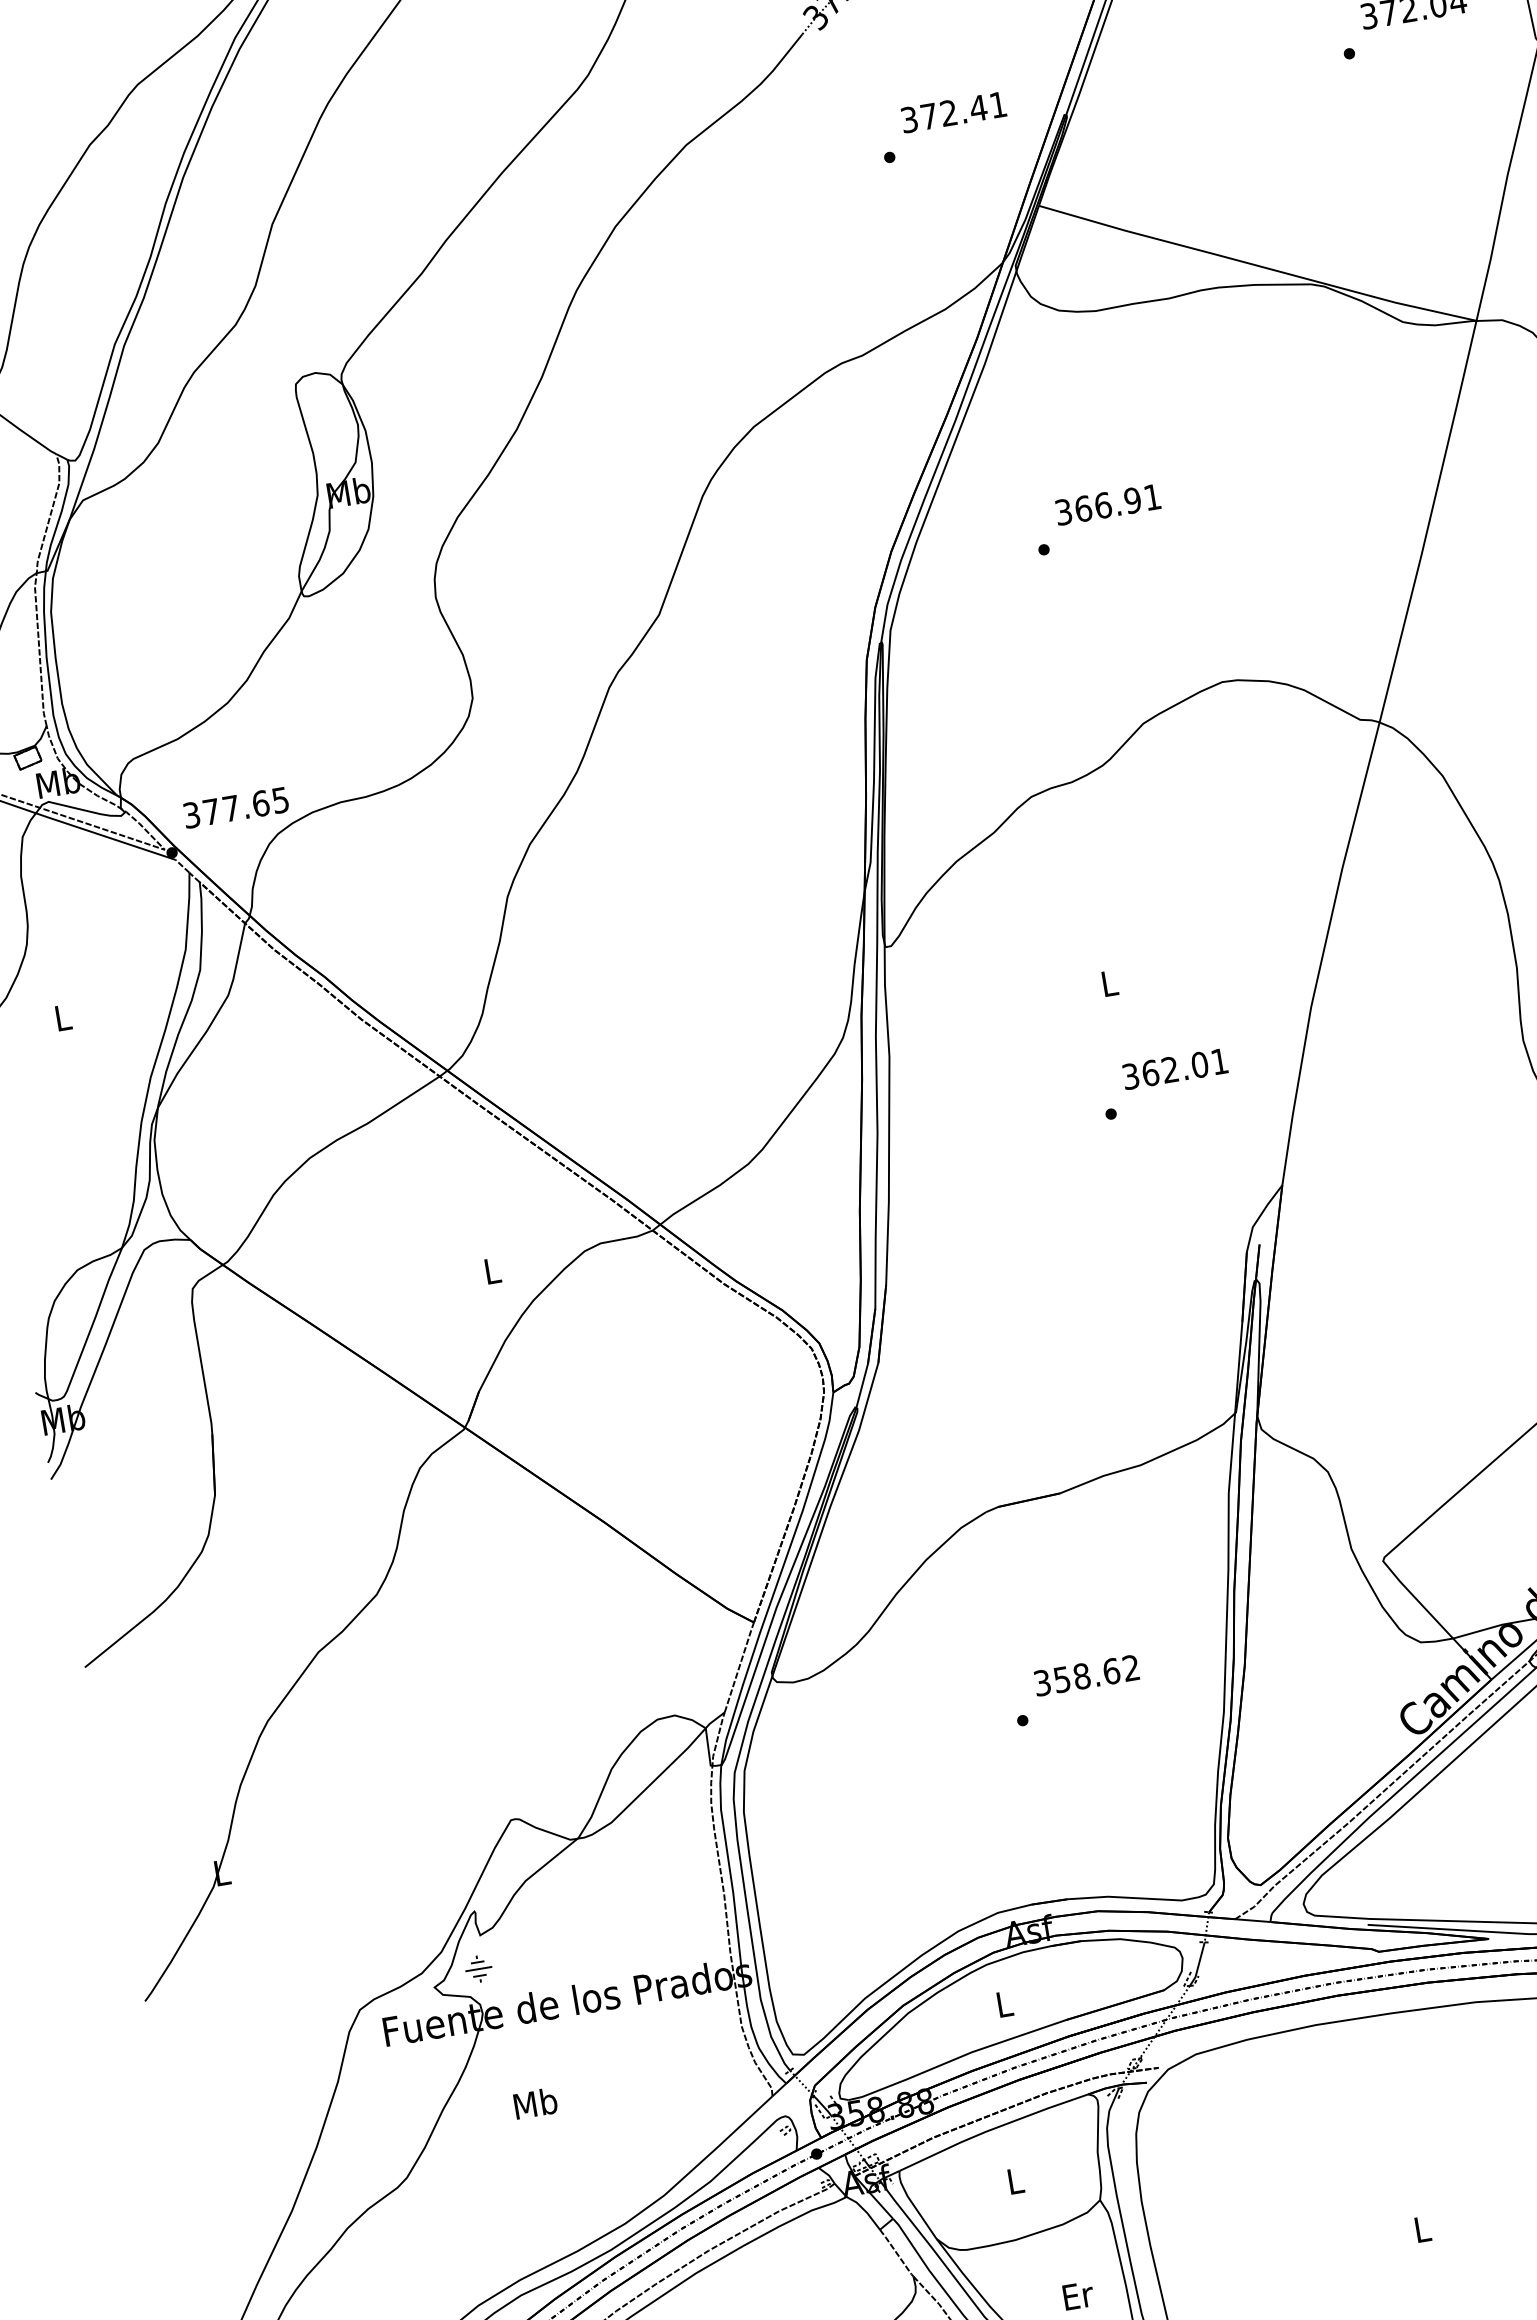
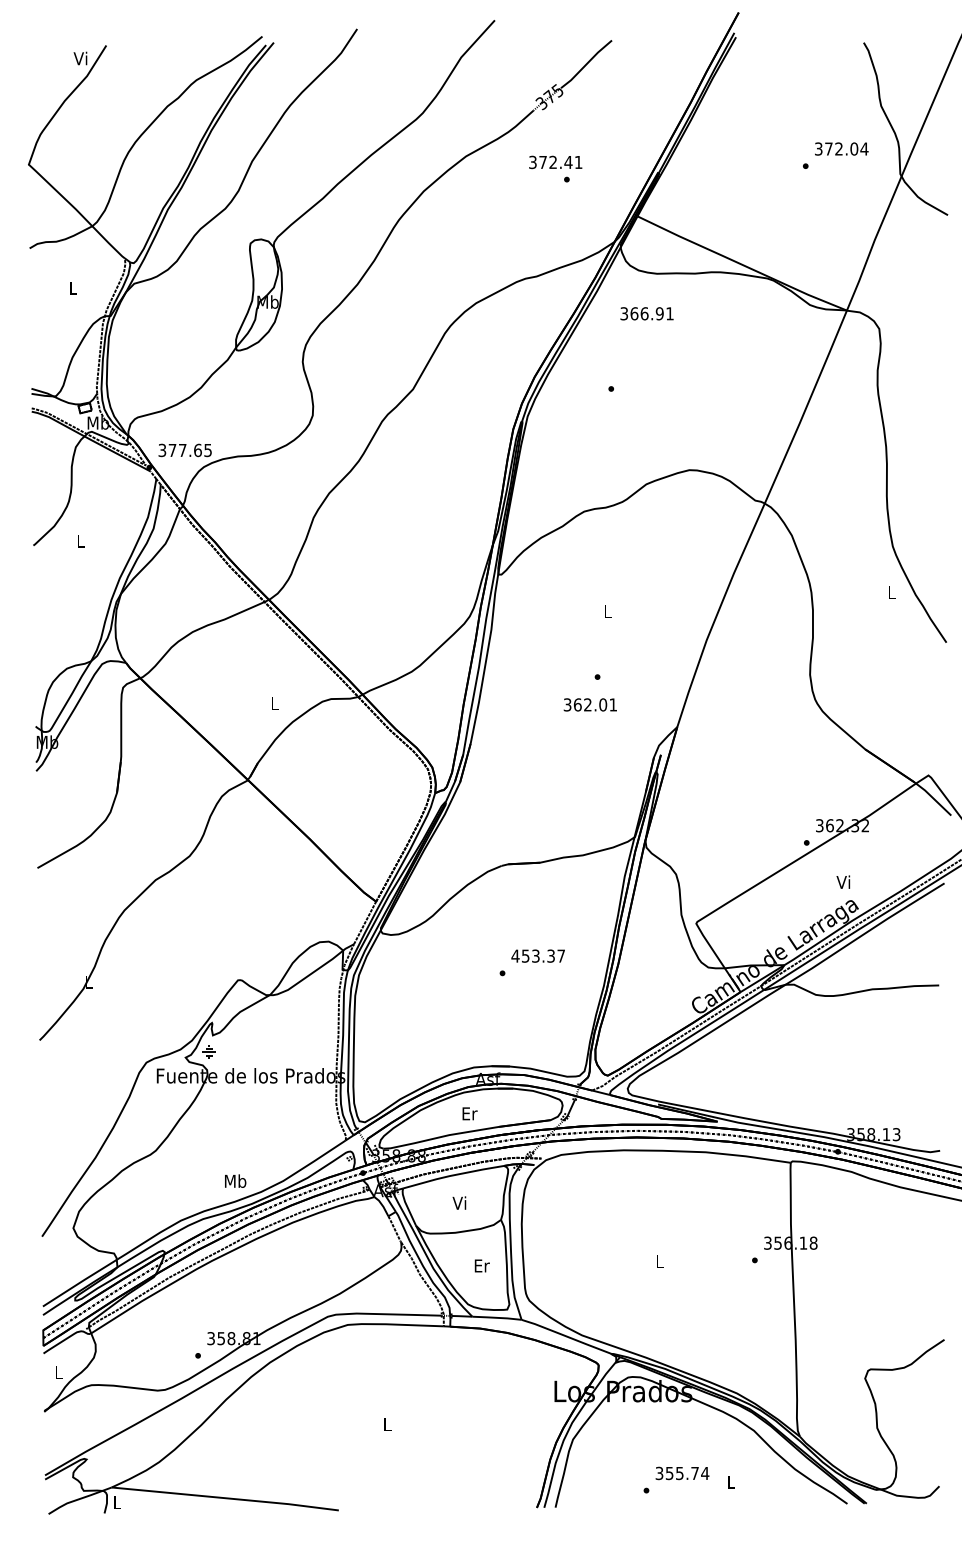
text: (953, 112) -> (555, 162), moved
text: (1106, 504) -> (646, 313), moved
text: (1173, 1068) -> (589, 704), moved
text: (1084, 1674) -> (537, 955), 358.62 -> 453.37
text: (1004, 2003) -> (469, 1113), L -> Er
text: (535, 2102) -> (235, 1180), moved
text: (1013, 2179) -> (459, 1202), L -> Vi

